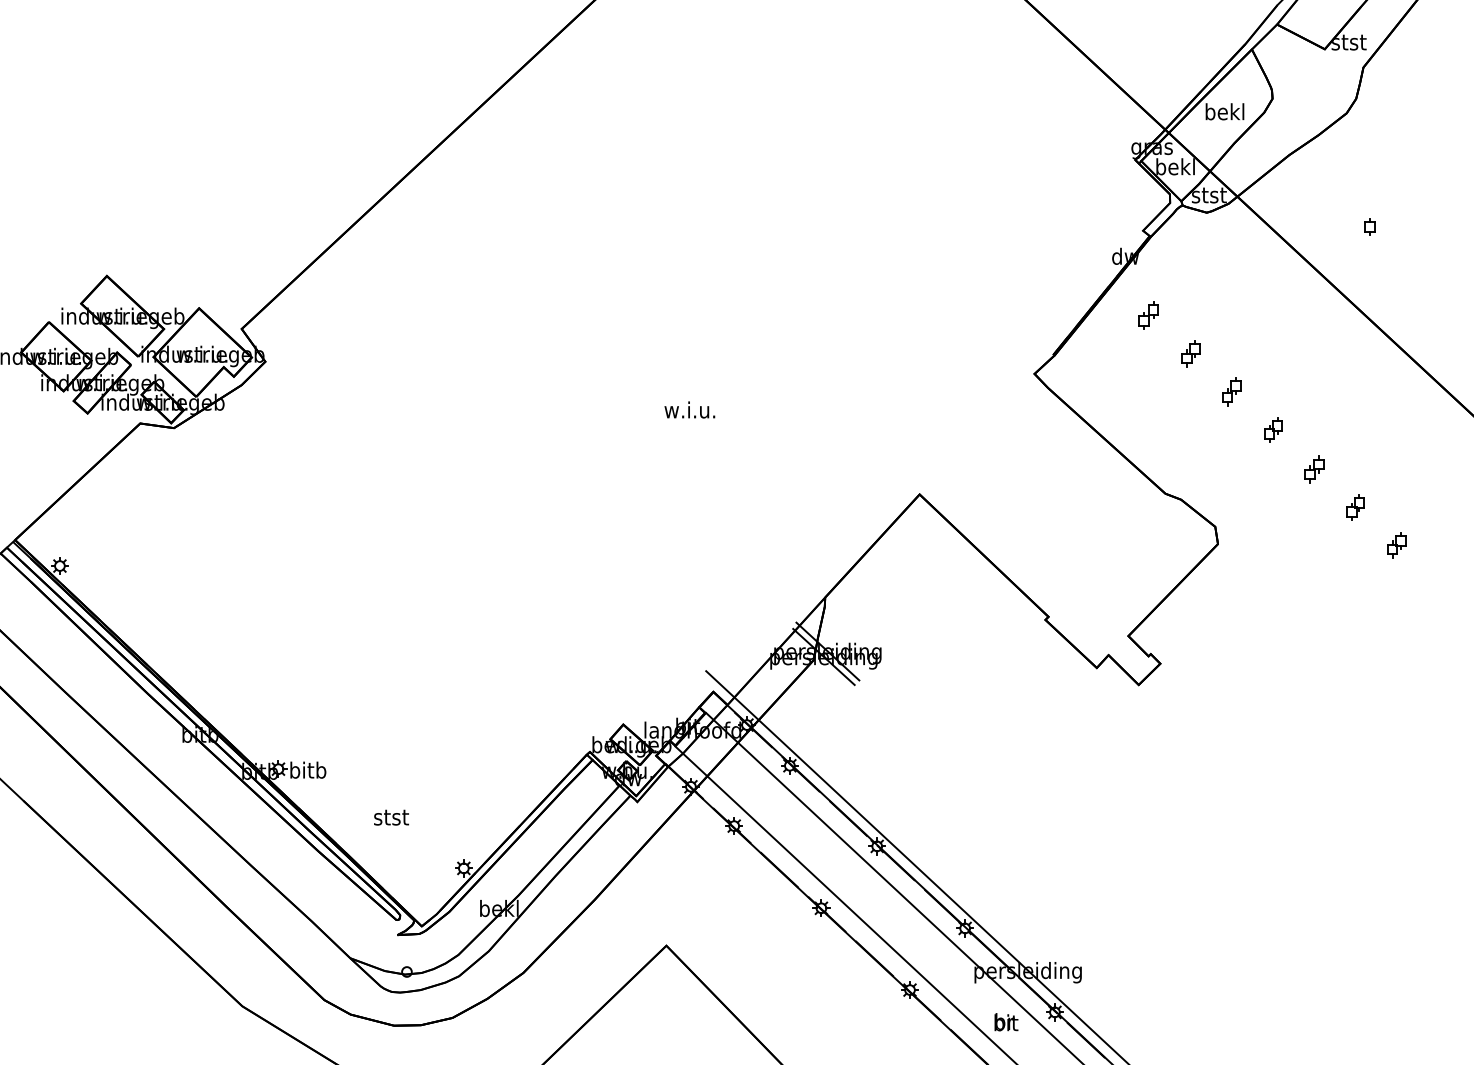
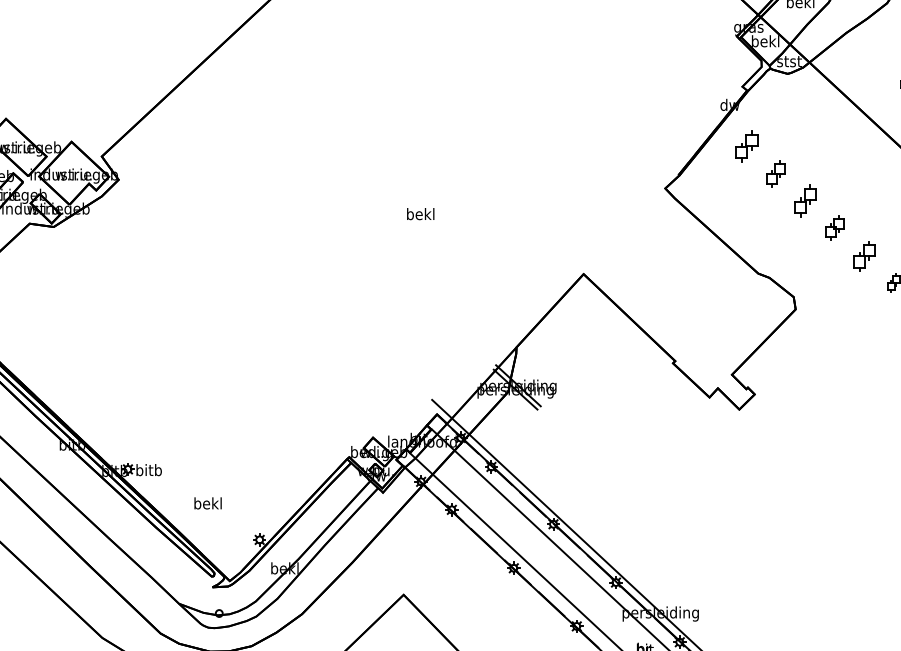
part: (1148, 315) -> (746, 146), size x1.6
part: (1190, 353) -> (776, 173), size x1.4
part: (1231, 391) -> (805, 200), size x1.6
text: (689, 409) -> (420, 213), w.i.u. -> bekl
part: (1273, 429) -> (835, 227), size x1.4
part: (1314, 469) -> (864, 256), size x1.6
text: (391, 816) -> (208, 503), stst -> bekl

